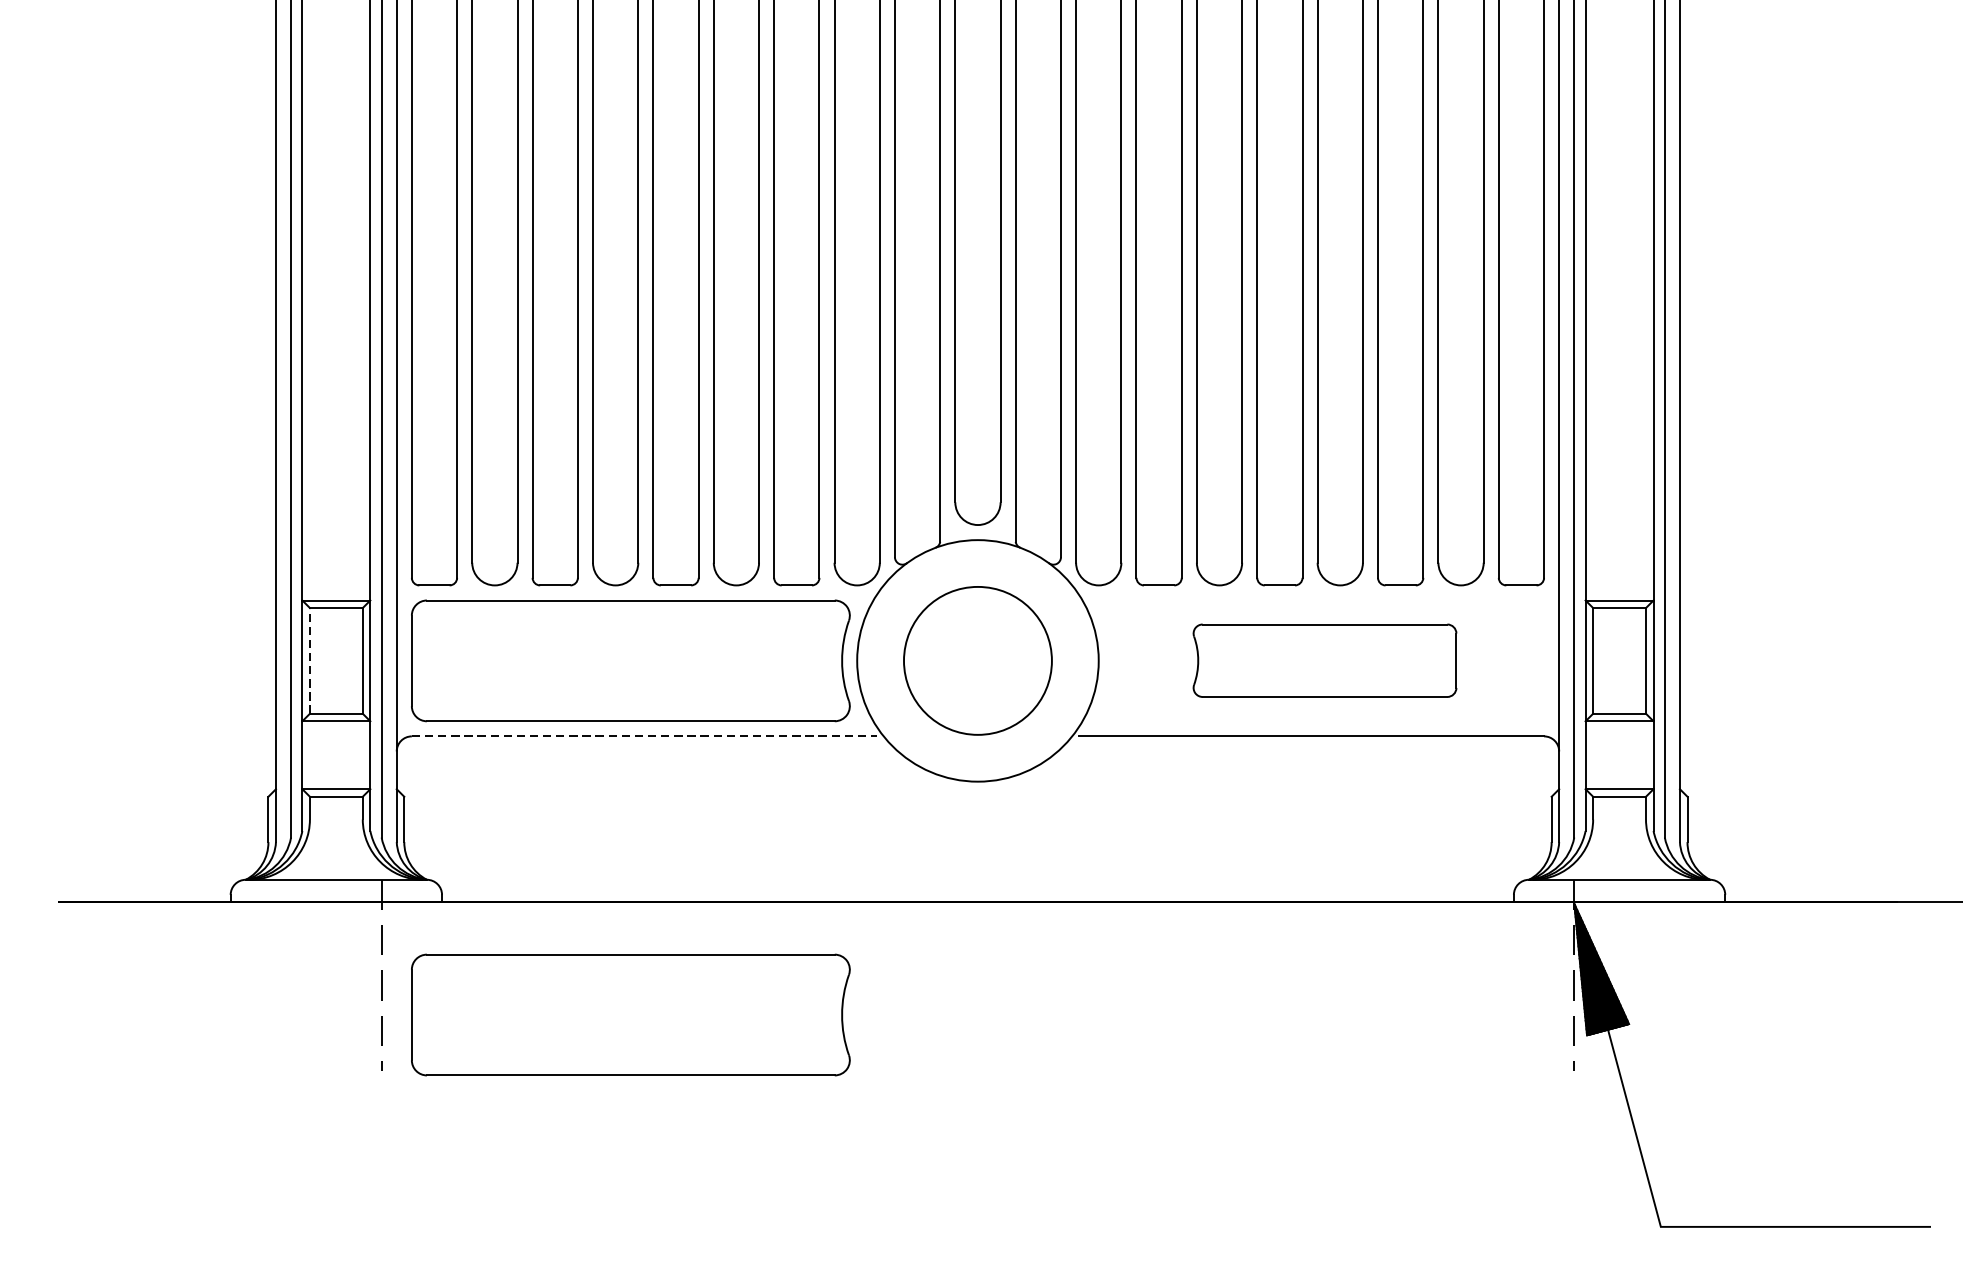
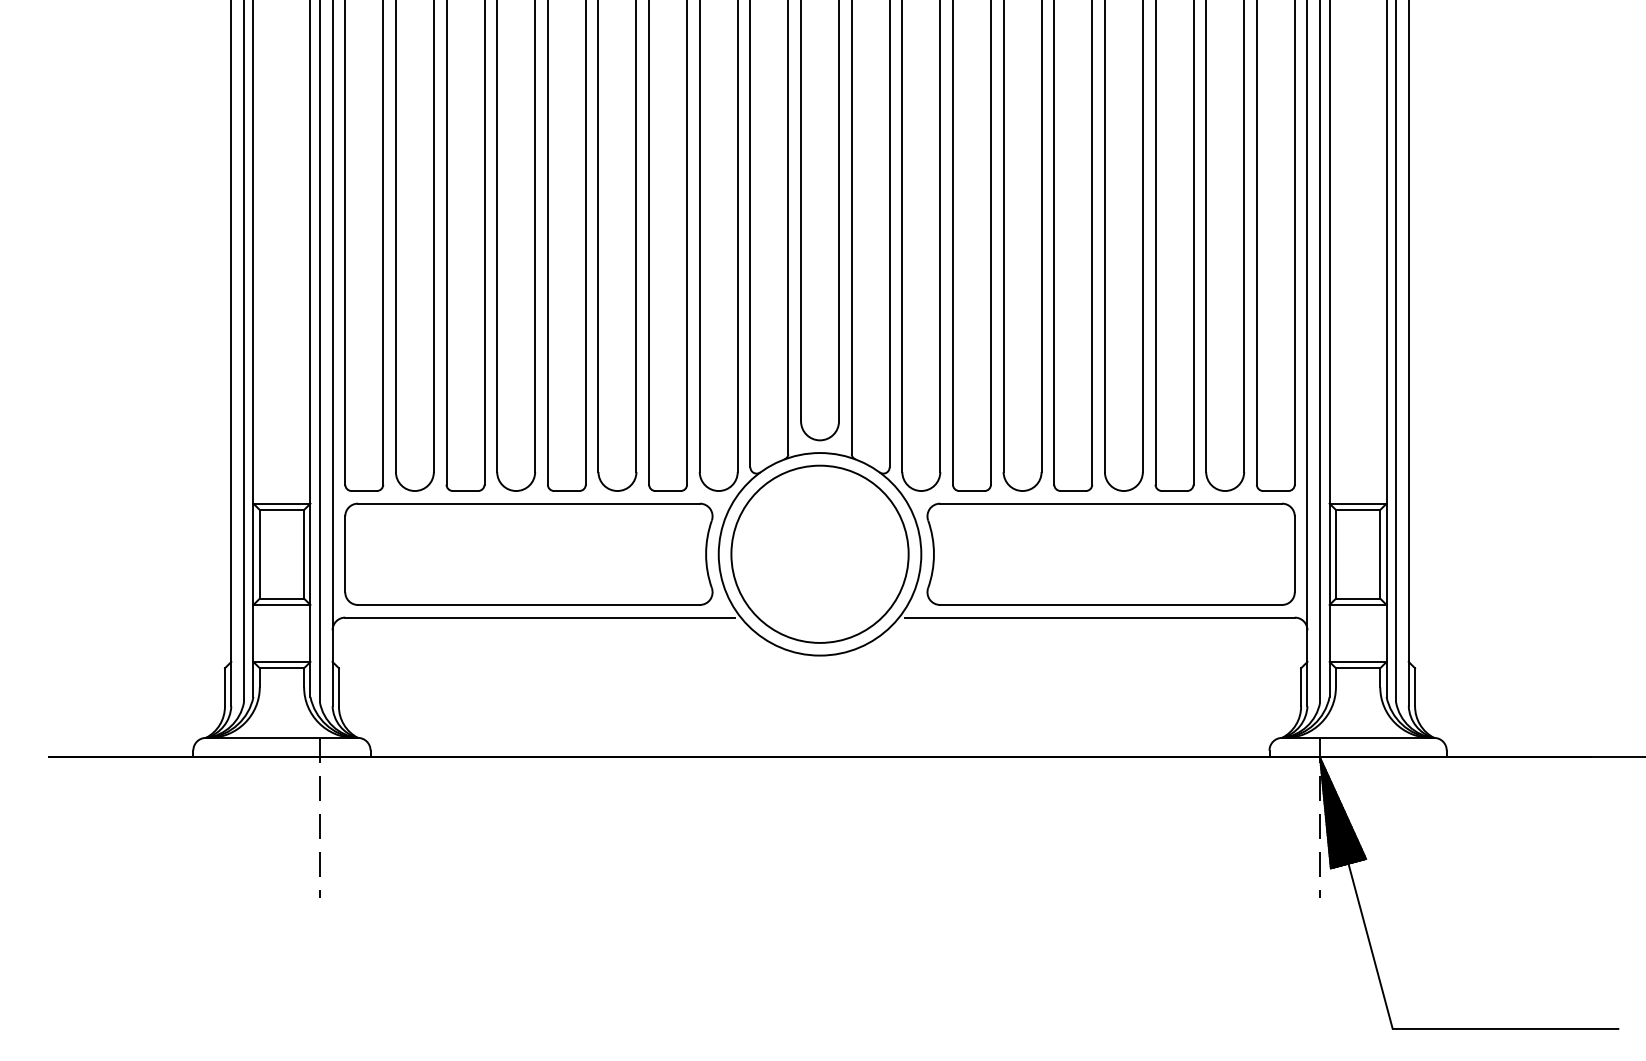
line: (309, 659) -> (259, 553), dashed -> solid
circle: (977, 659) -> (819, 553), size x1.43
part: (1324, 659) -> (1110, 553), size x1.67
line: (644, 736) -> (540, 617), dashed -> solid
part: (630, 1014) -> (528, 850), removed

